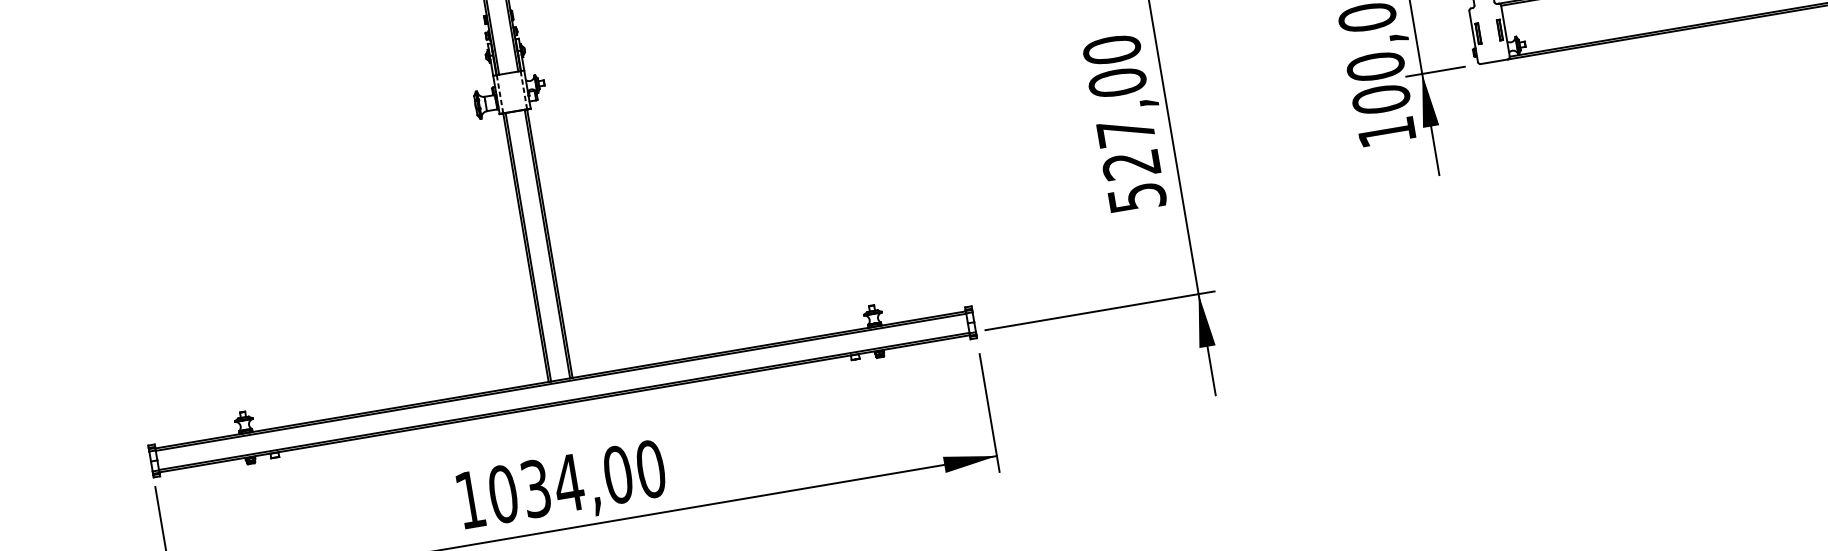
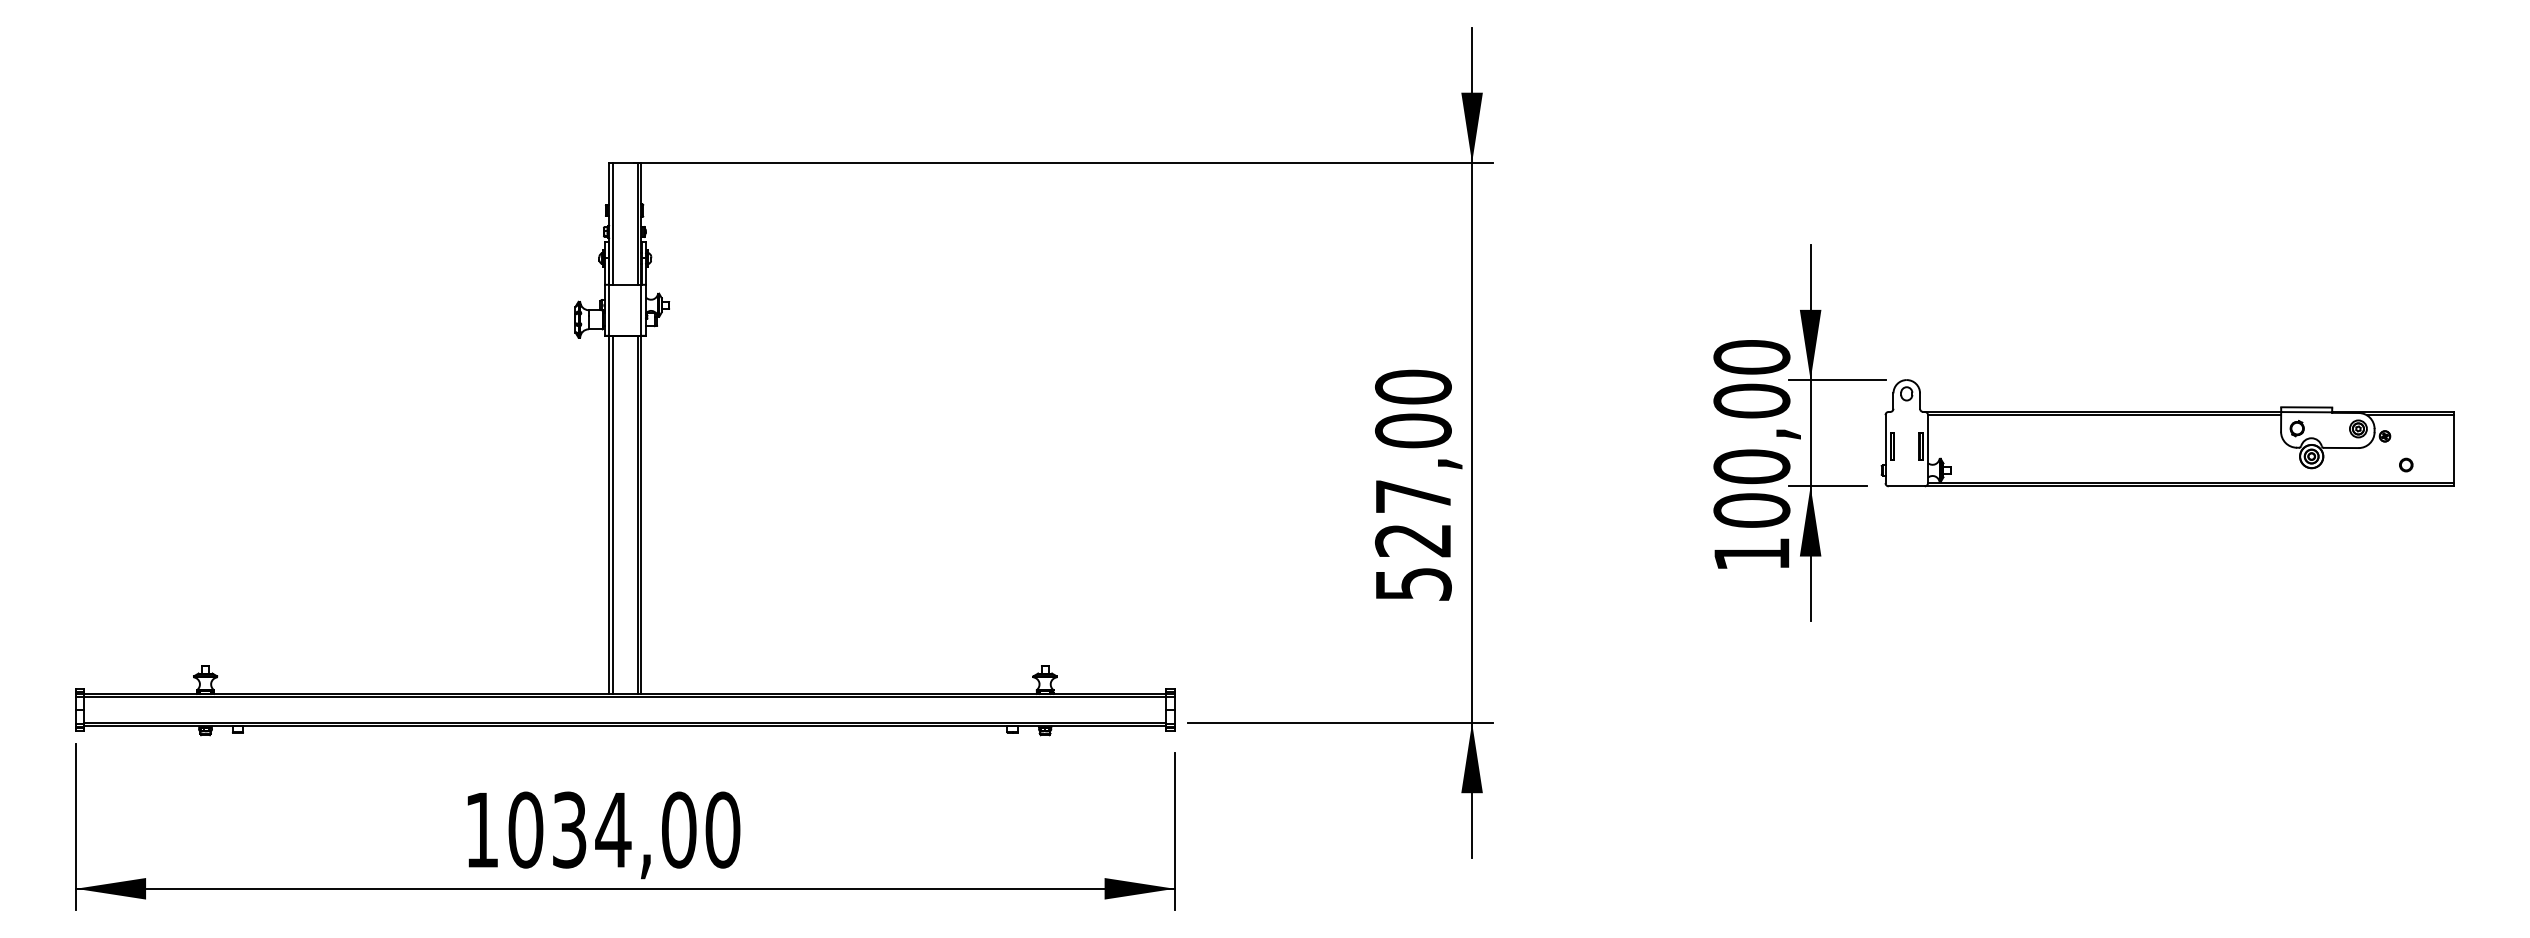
line: (524, 90) -> (641, 310), dashed -> solid
line: (500, 94) -> (609, 310), dashed -> solid

